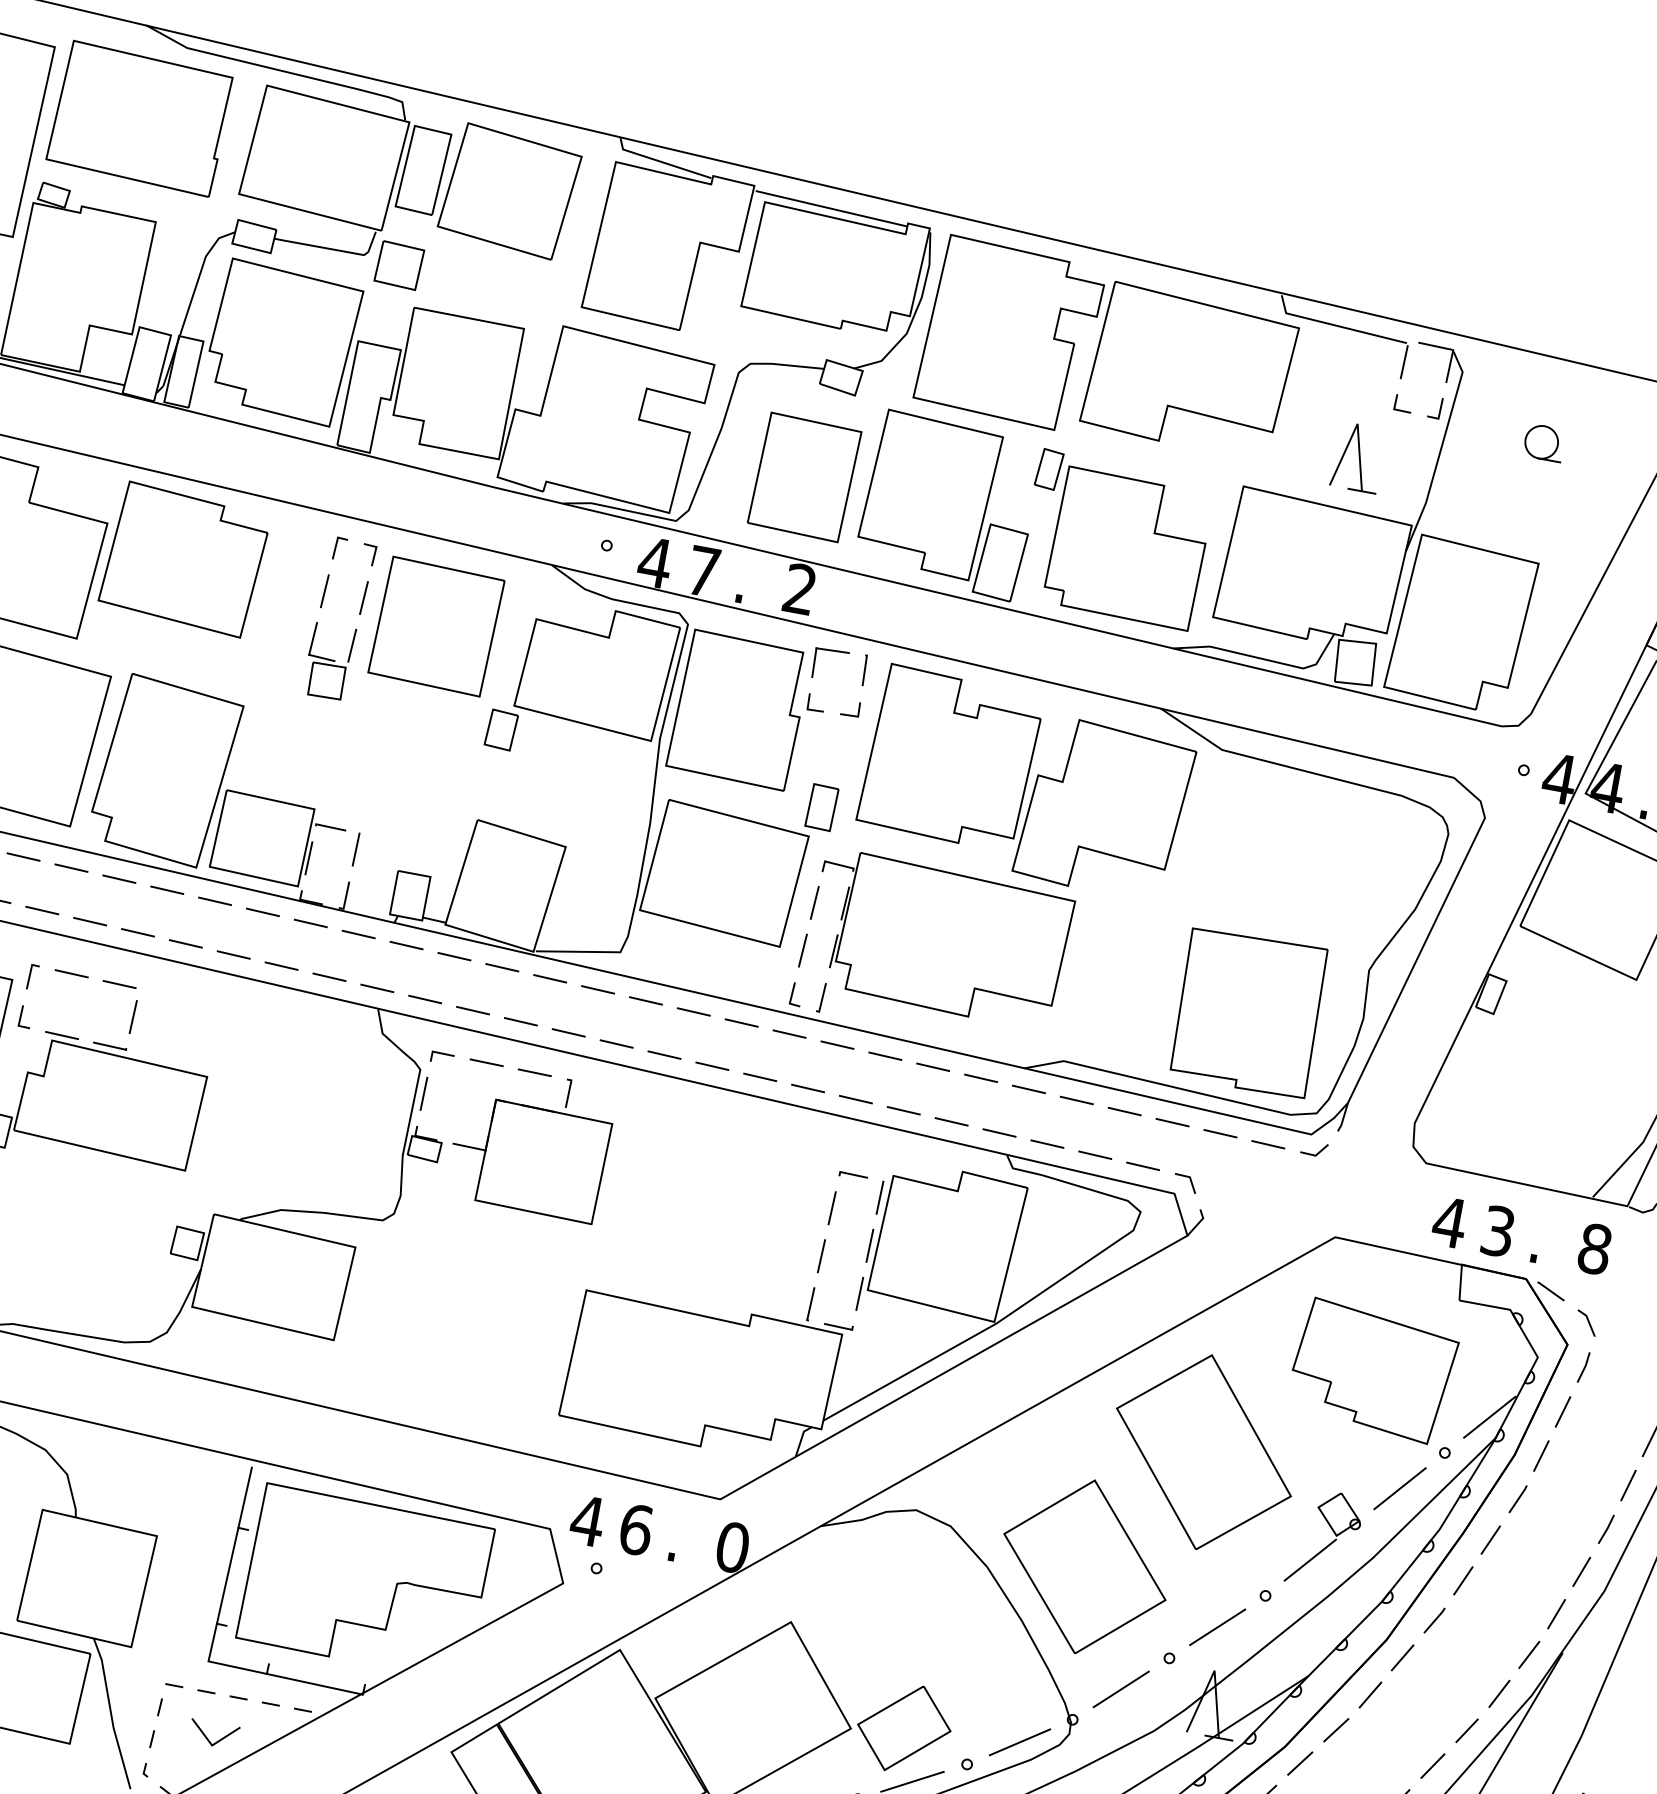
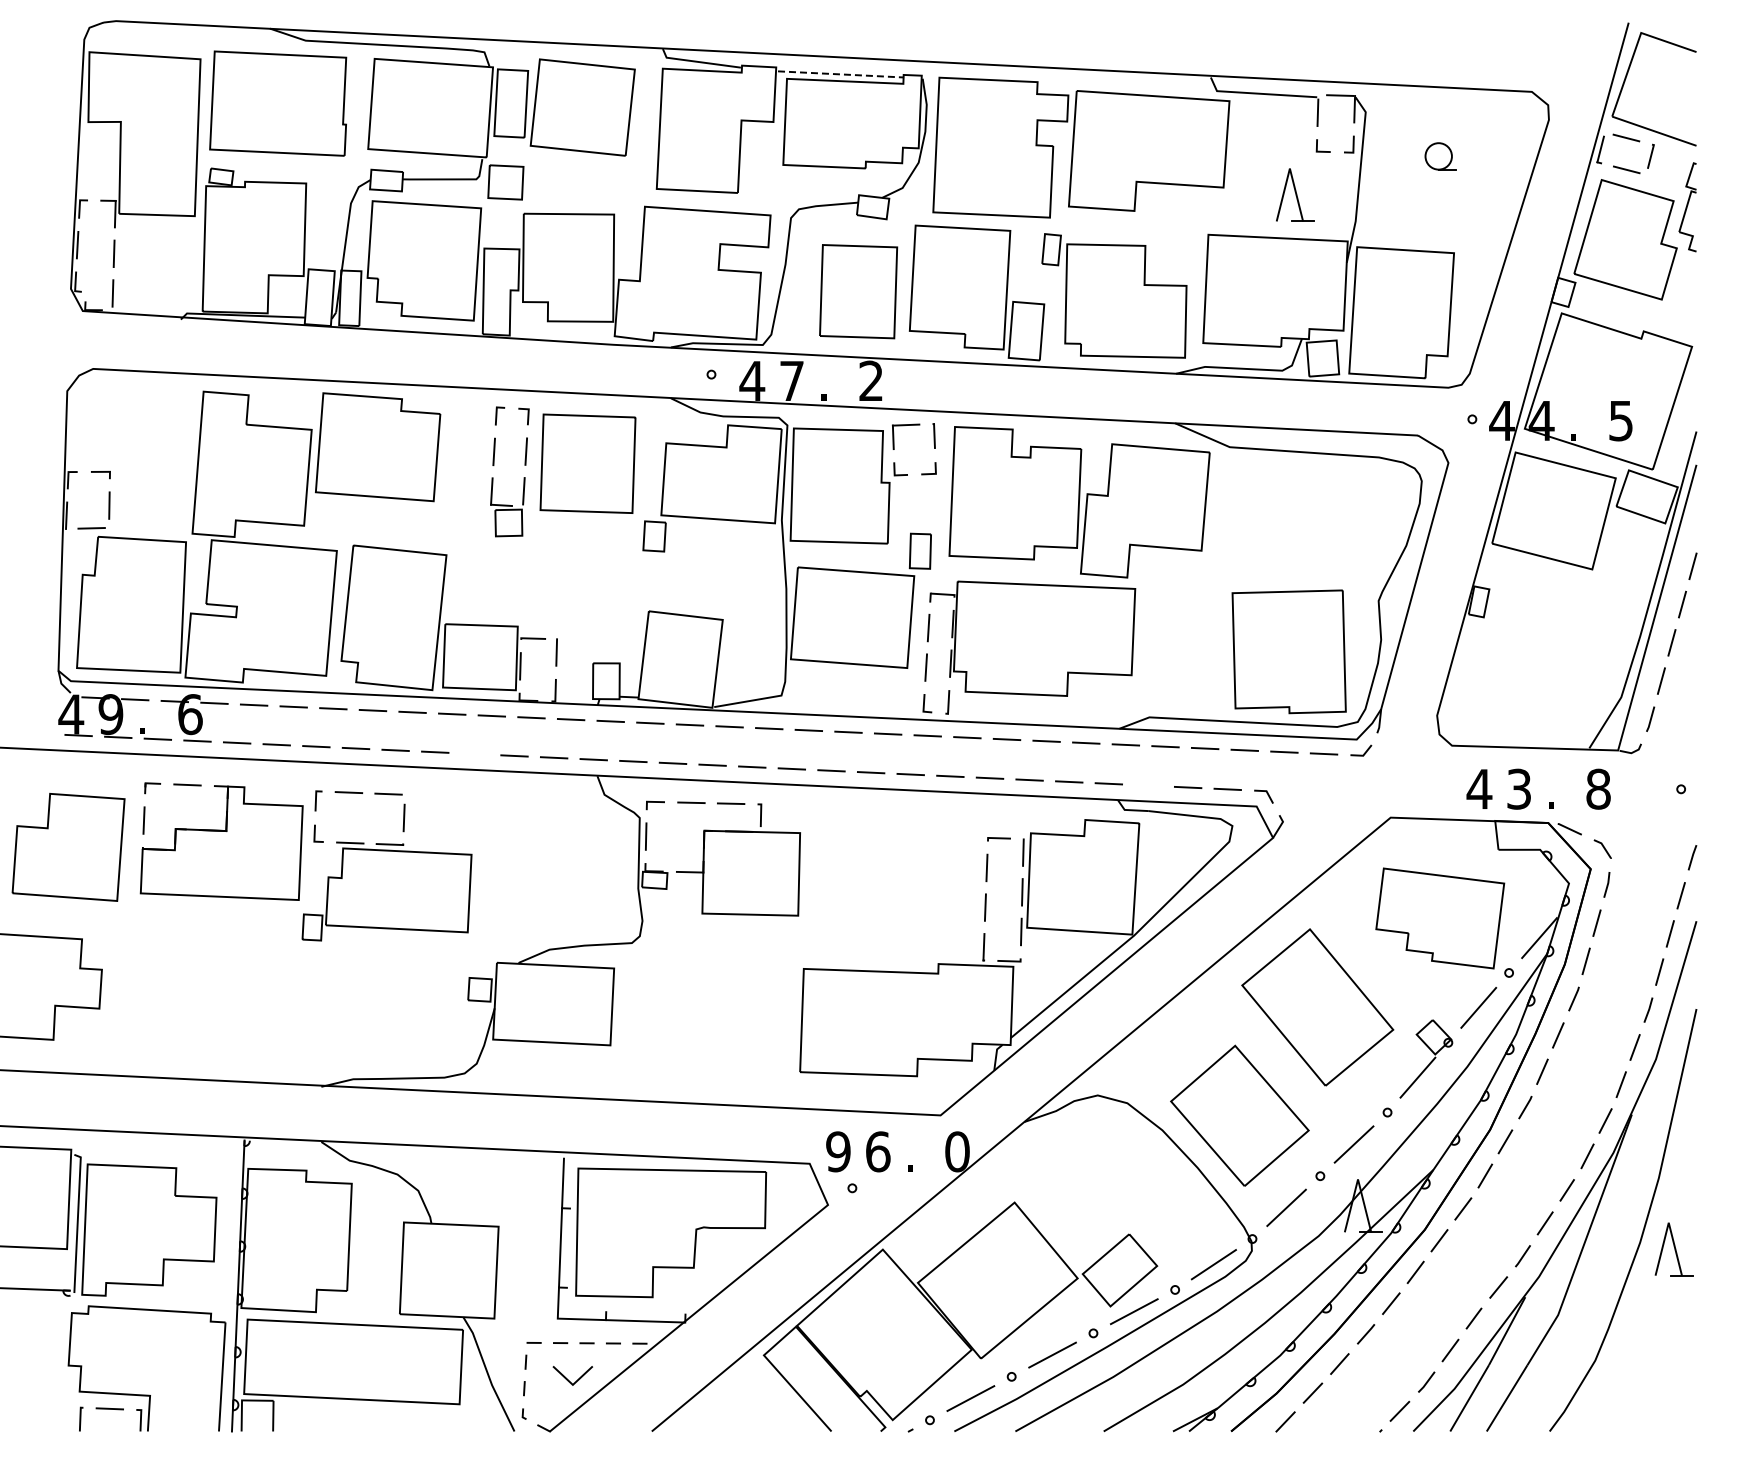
line: (832, 209) -> (841, 74), solid -> dashed
line: (233, 954) -> (474, 753), removed
line: (1047, 1143) -> (1148, 785), removed
text: (587, 1520) -> (838, 1151), 4 -> 9

